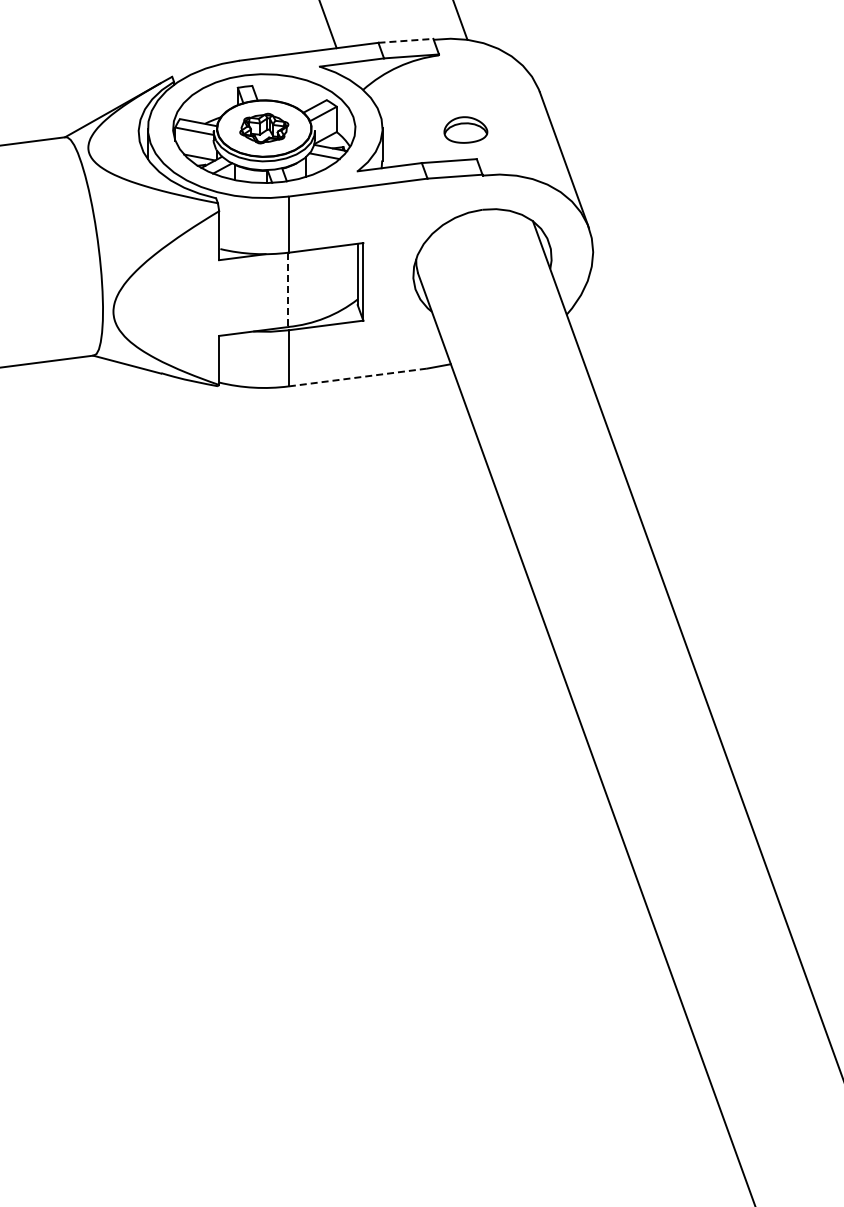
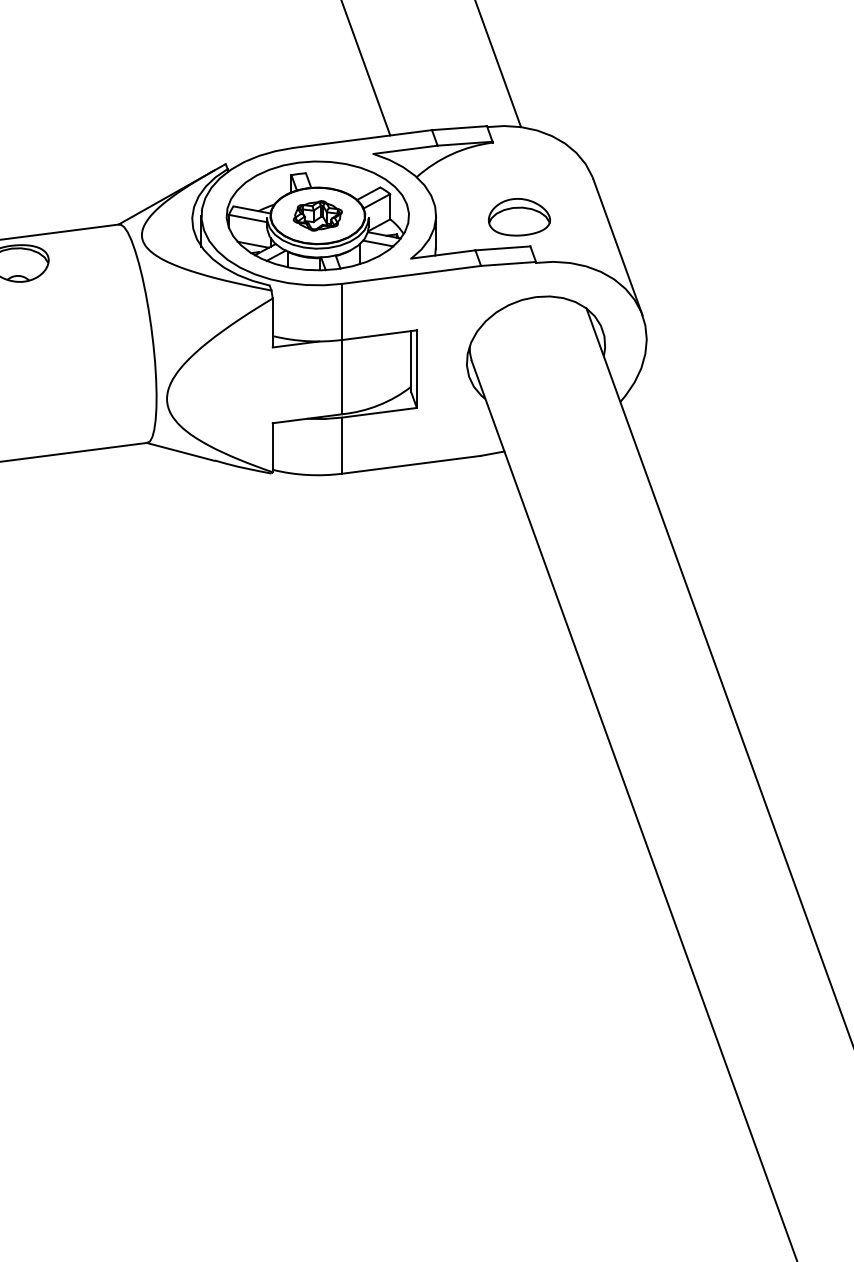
line: (405, 41) -> (459, 128), dashed -> solid
part: (465, 130) -> (519, 217), size x1.43
line: (287, 290) -> (341, 377), dashed -> solid
line: (357, 377) -> (411, 464), dashed -> solid

